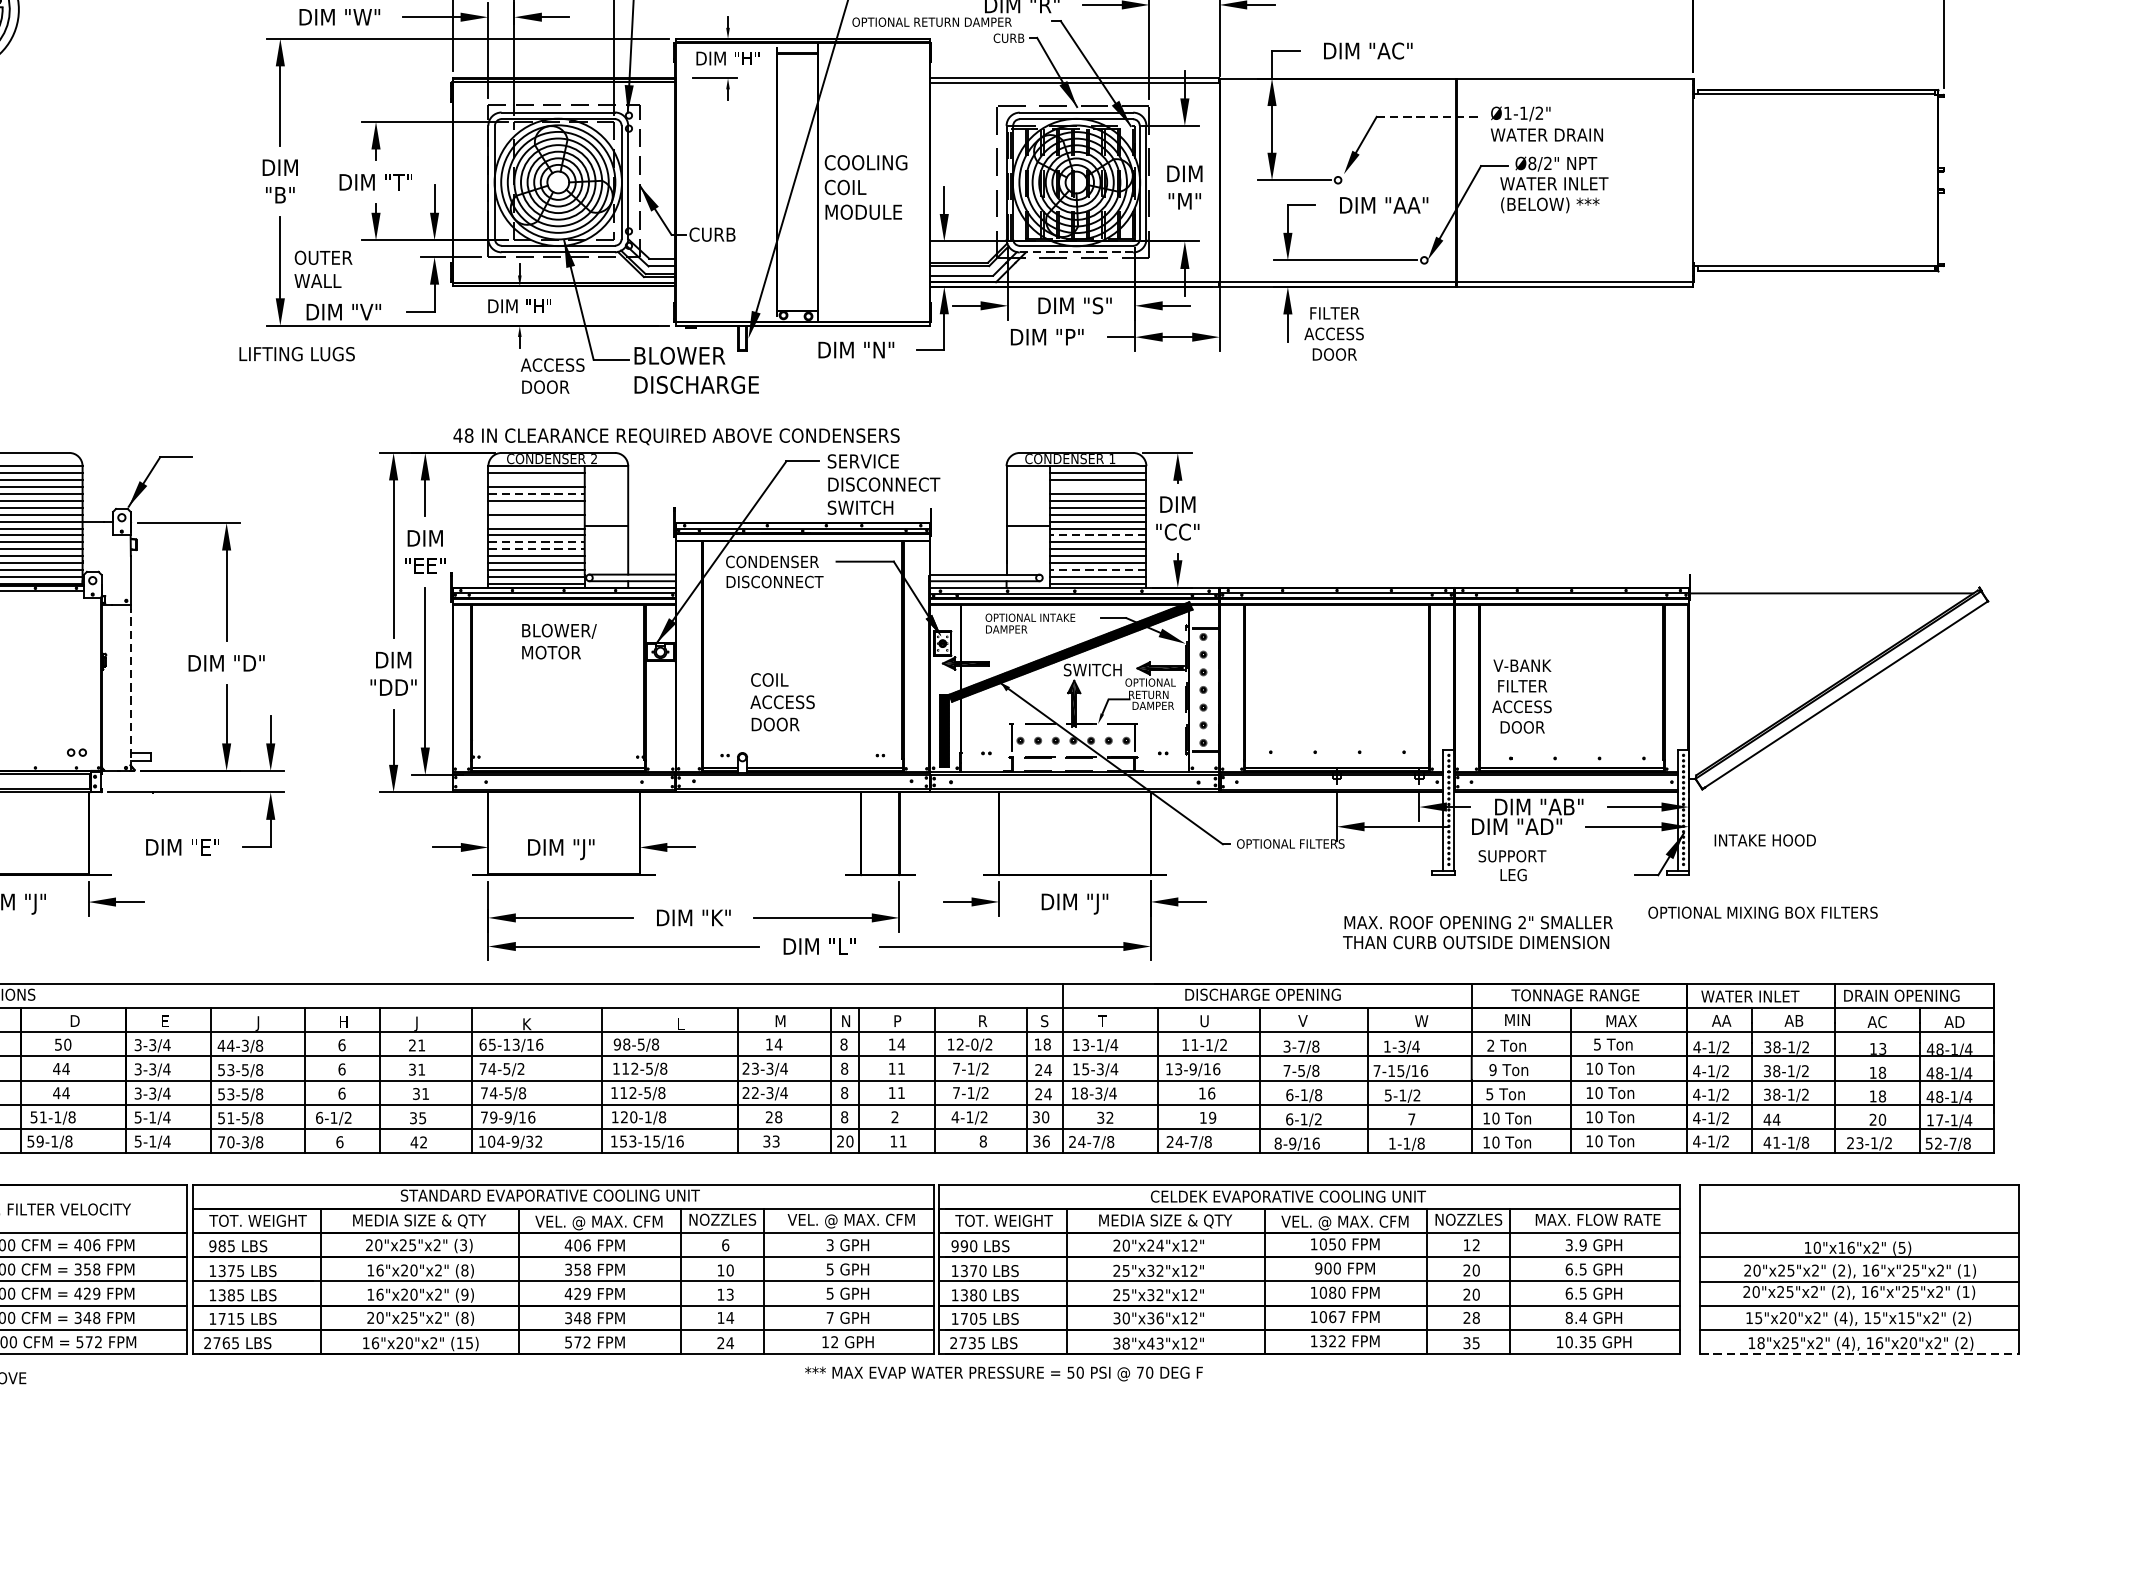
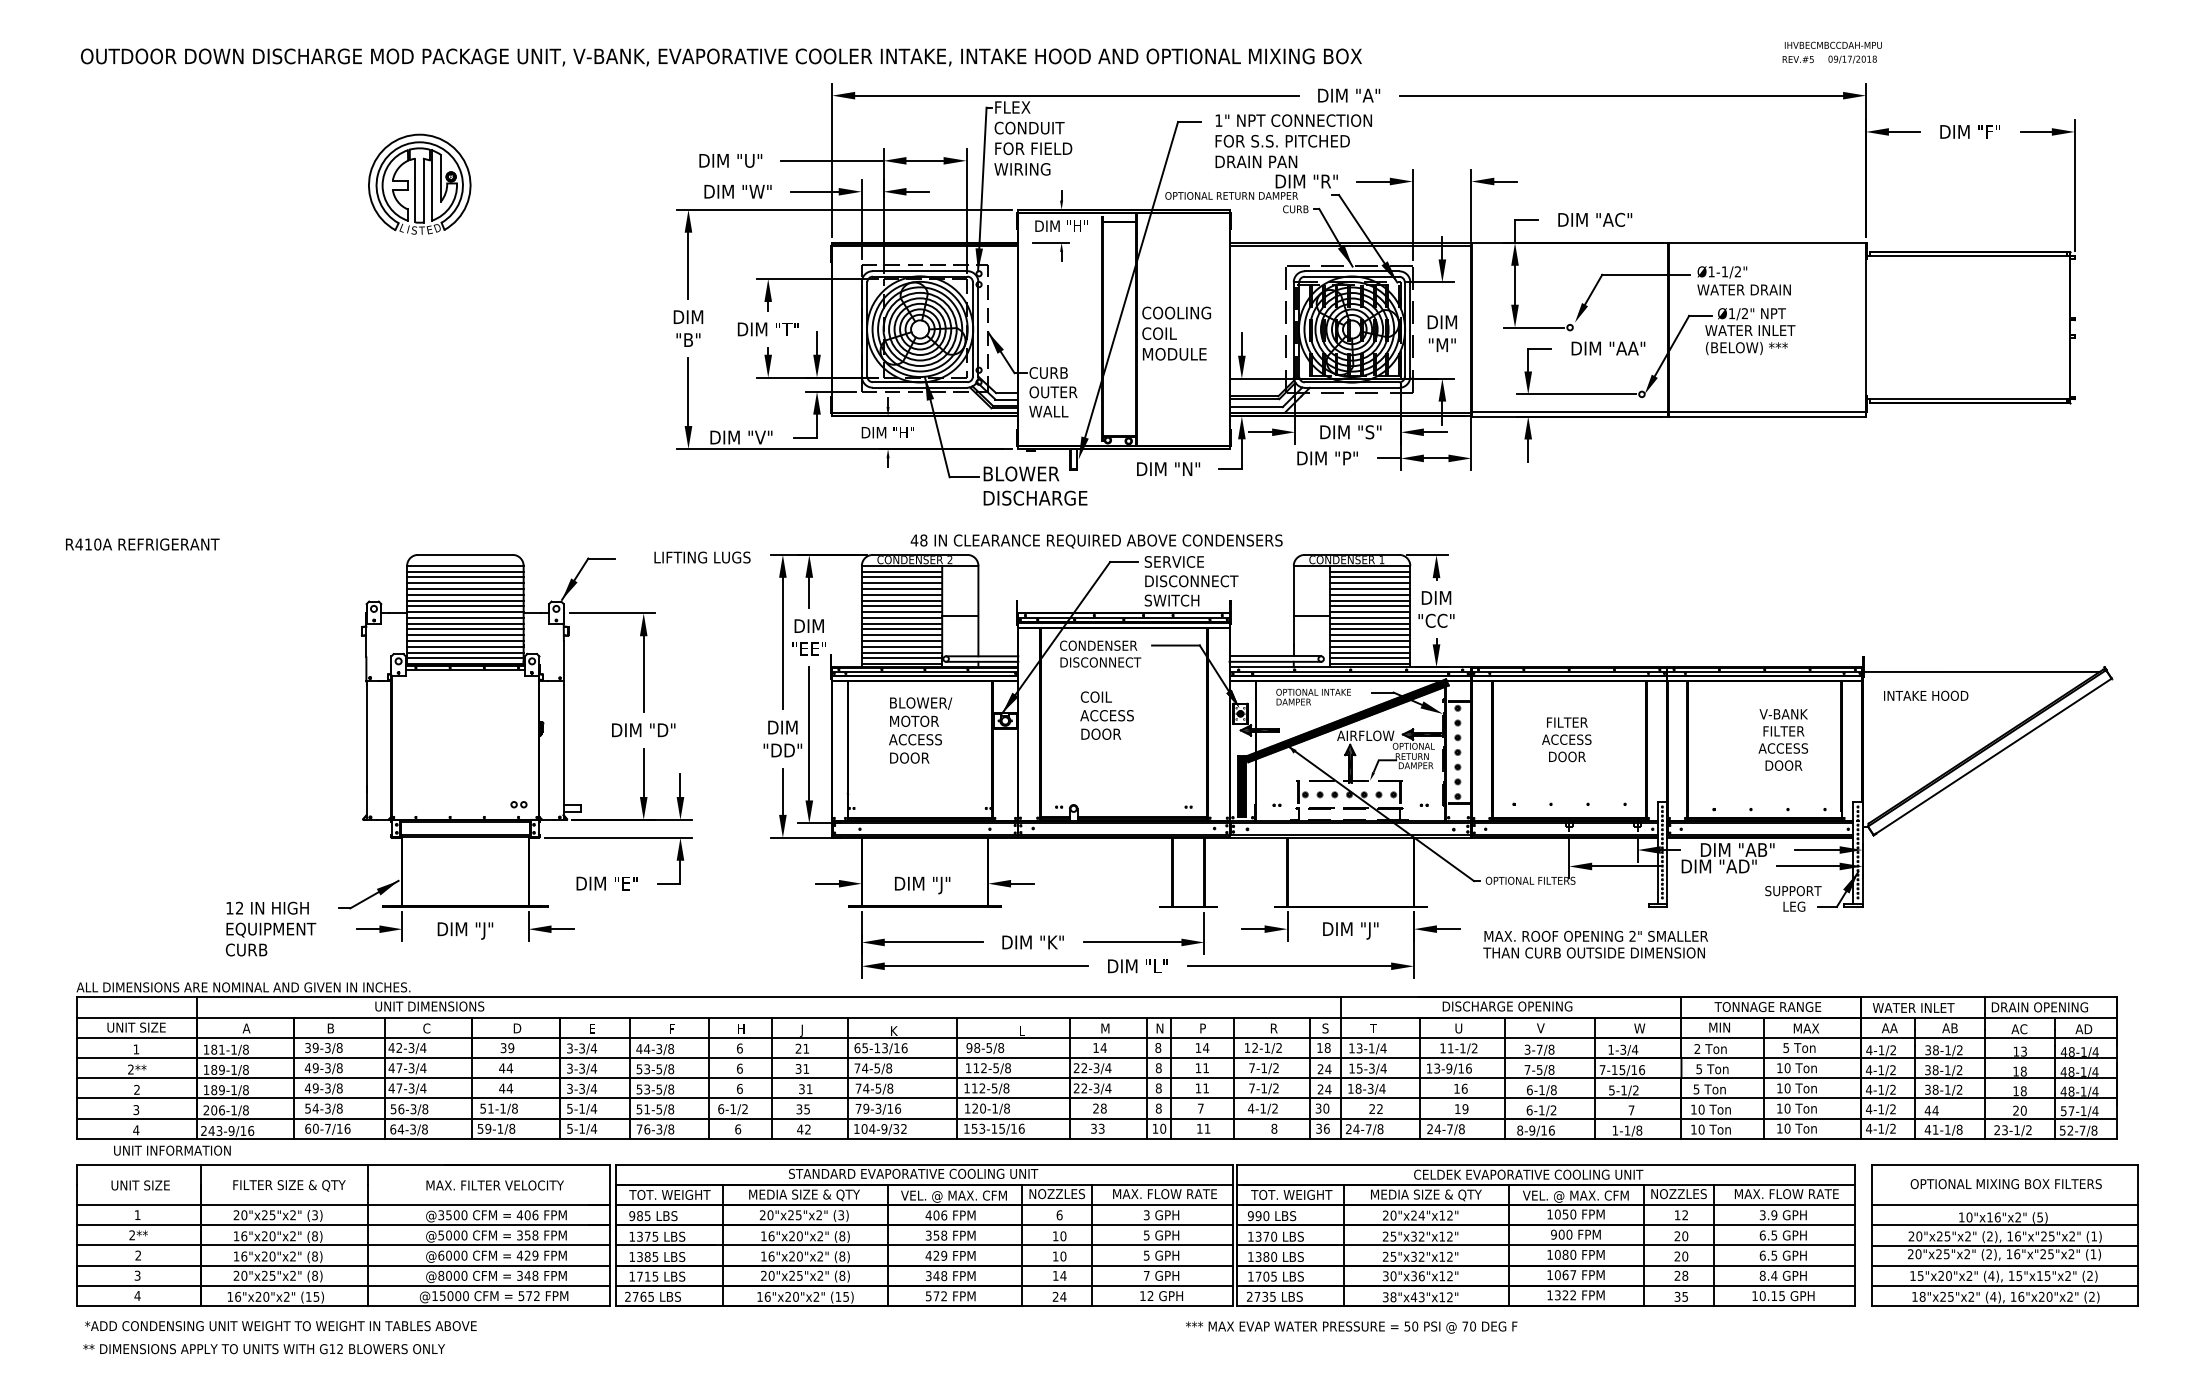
line: (1429, 116) -> (1646, 274), dashed -> solid
text: (1531, 163) -> (1731, 313), Ø8/2" -> Ø1/2"
line: (1077, 252) -> (1352, 387), dashed -> solid
text: (323, 268) -> (1053, 401), moved
text: (1333, 333) -> (1566, 739), moved
text: (297, 354) -> (702, 557), moved
text: (552, 375) -> (915, 748), moved
text: (676, 436) -> (1096, 541), moved
line: (535, 480) -> (901, 577), added
line: (1097, 487) -> (1369, 583), added
line: (537, 494) -> (902, 589), dashed -> solid
line: (535, 507) -> (901, 600), added
line: (535, 522) -> (901, 612), added
line: (1097, 535) -> (1369, 623), dashed -> solid
line: (537, 542) -> (902, 629), dashed -> solid
line: (537, 549) -> (902, 635), dashed -> solid
line: (1097, 570) -> (1369, 652), dashed -> solid
text: (1092, 669) -> (1365, 735), SWITCH -> AIRFLOW
line: (130, 690) -> (563, 752), dashed -> solid
text: (1522, 696) -> (1783, 739), moved
text: (781, 702) -> (1106, 715), moved
text: (1765, 839) -> (1926, 695), moved
text: (1512, 865) -> (1793, 898), moved
text: (1762, 913) -> (2005, 1184), moved
text: (1477, 932) -> (1595, 944), moved
text: (258, 1023) -> (670, 1030), J -> F
text: (63, 1045) -> (507, 1048), 50 -> 39
text: (975, 1045) -> (1267, 1048), 12-0/2 -> 12-1/2
text: (521, 1069) -> (889, 1068), 74-5/2 -> 74-5/8
text: (755, 1069) -> (1084, 1068), 23-3/4 -> 22-3/4
text: (1493, 1069) -> (1699, 1068), 9 -> 5
text: (508, 1117) -> (878, 1108), 79-9/16 -> 79-3/16
text: (894, 1117) -> (1200, 1108), 2 -> 7
text: (1101, 1118) -> (1372, 1109), 32 -> 22
text: (1930, 1120) -> (2063, 1111), 17-1/4 -> 57-1/4
text: (839, 1141) -> (1154, 1128), 20 -> 10
text: (231, 1142) -> (647, 1129), 70-3/8 -> 76-3/8
text: (851, 1221) -> (1164, 1195), VEL. @ MAX. CFM -> MAX. FLOW RATE
text: (465, 1294) -> (842, 1256), (9) -> (8)
text: (730, 1294) -> (1063, 1256), 13 -> 10
text: (1583, 1342) -> (1774, 1296), 10.35 -> 10.15
line: (1859, 1354) -> (2004, 1306), dashed -> solid
text: (1003, 1373) -> (1351, 1327), moved

